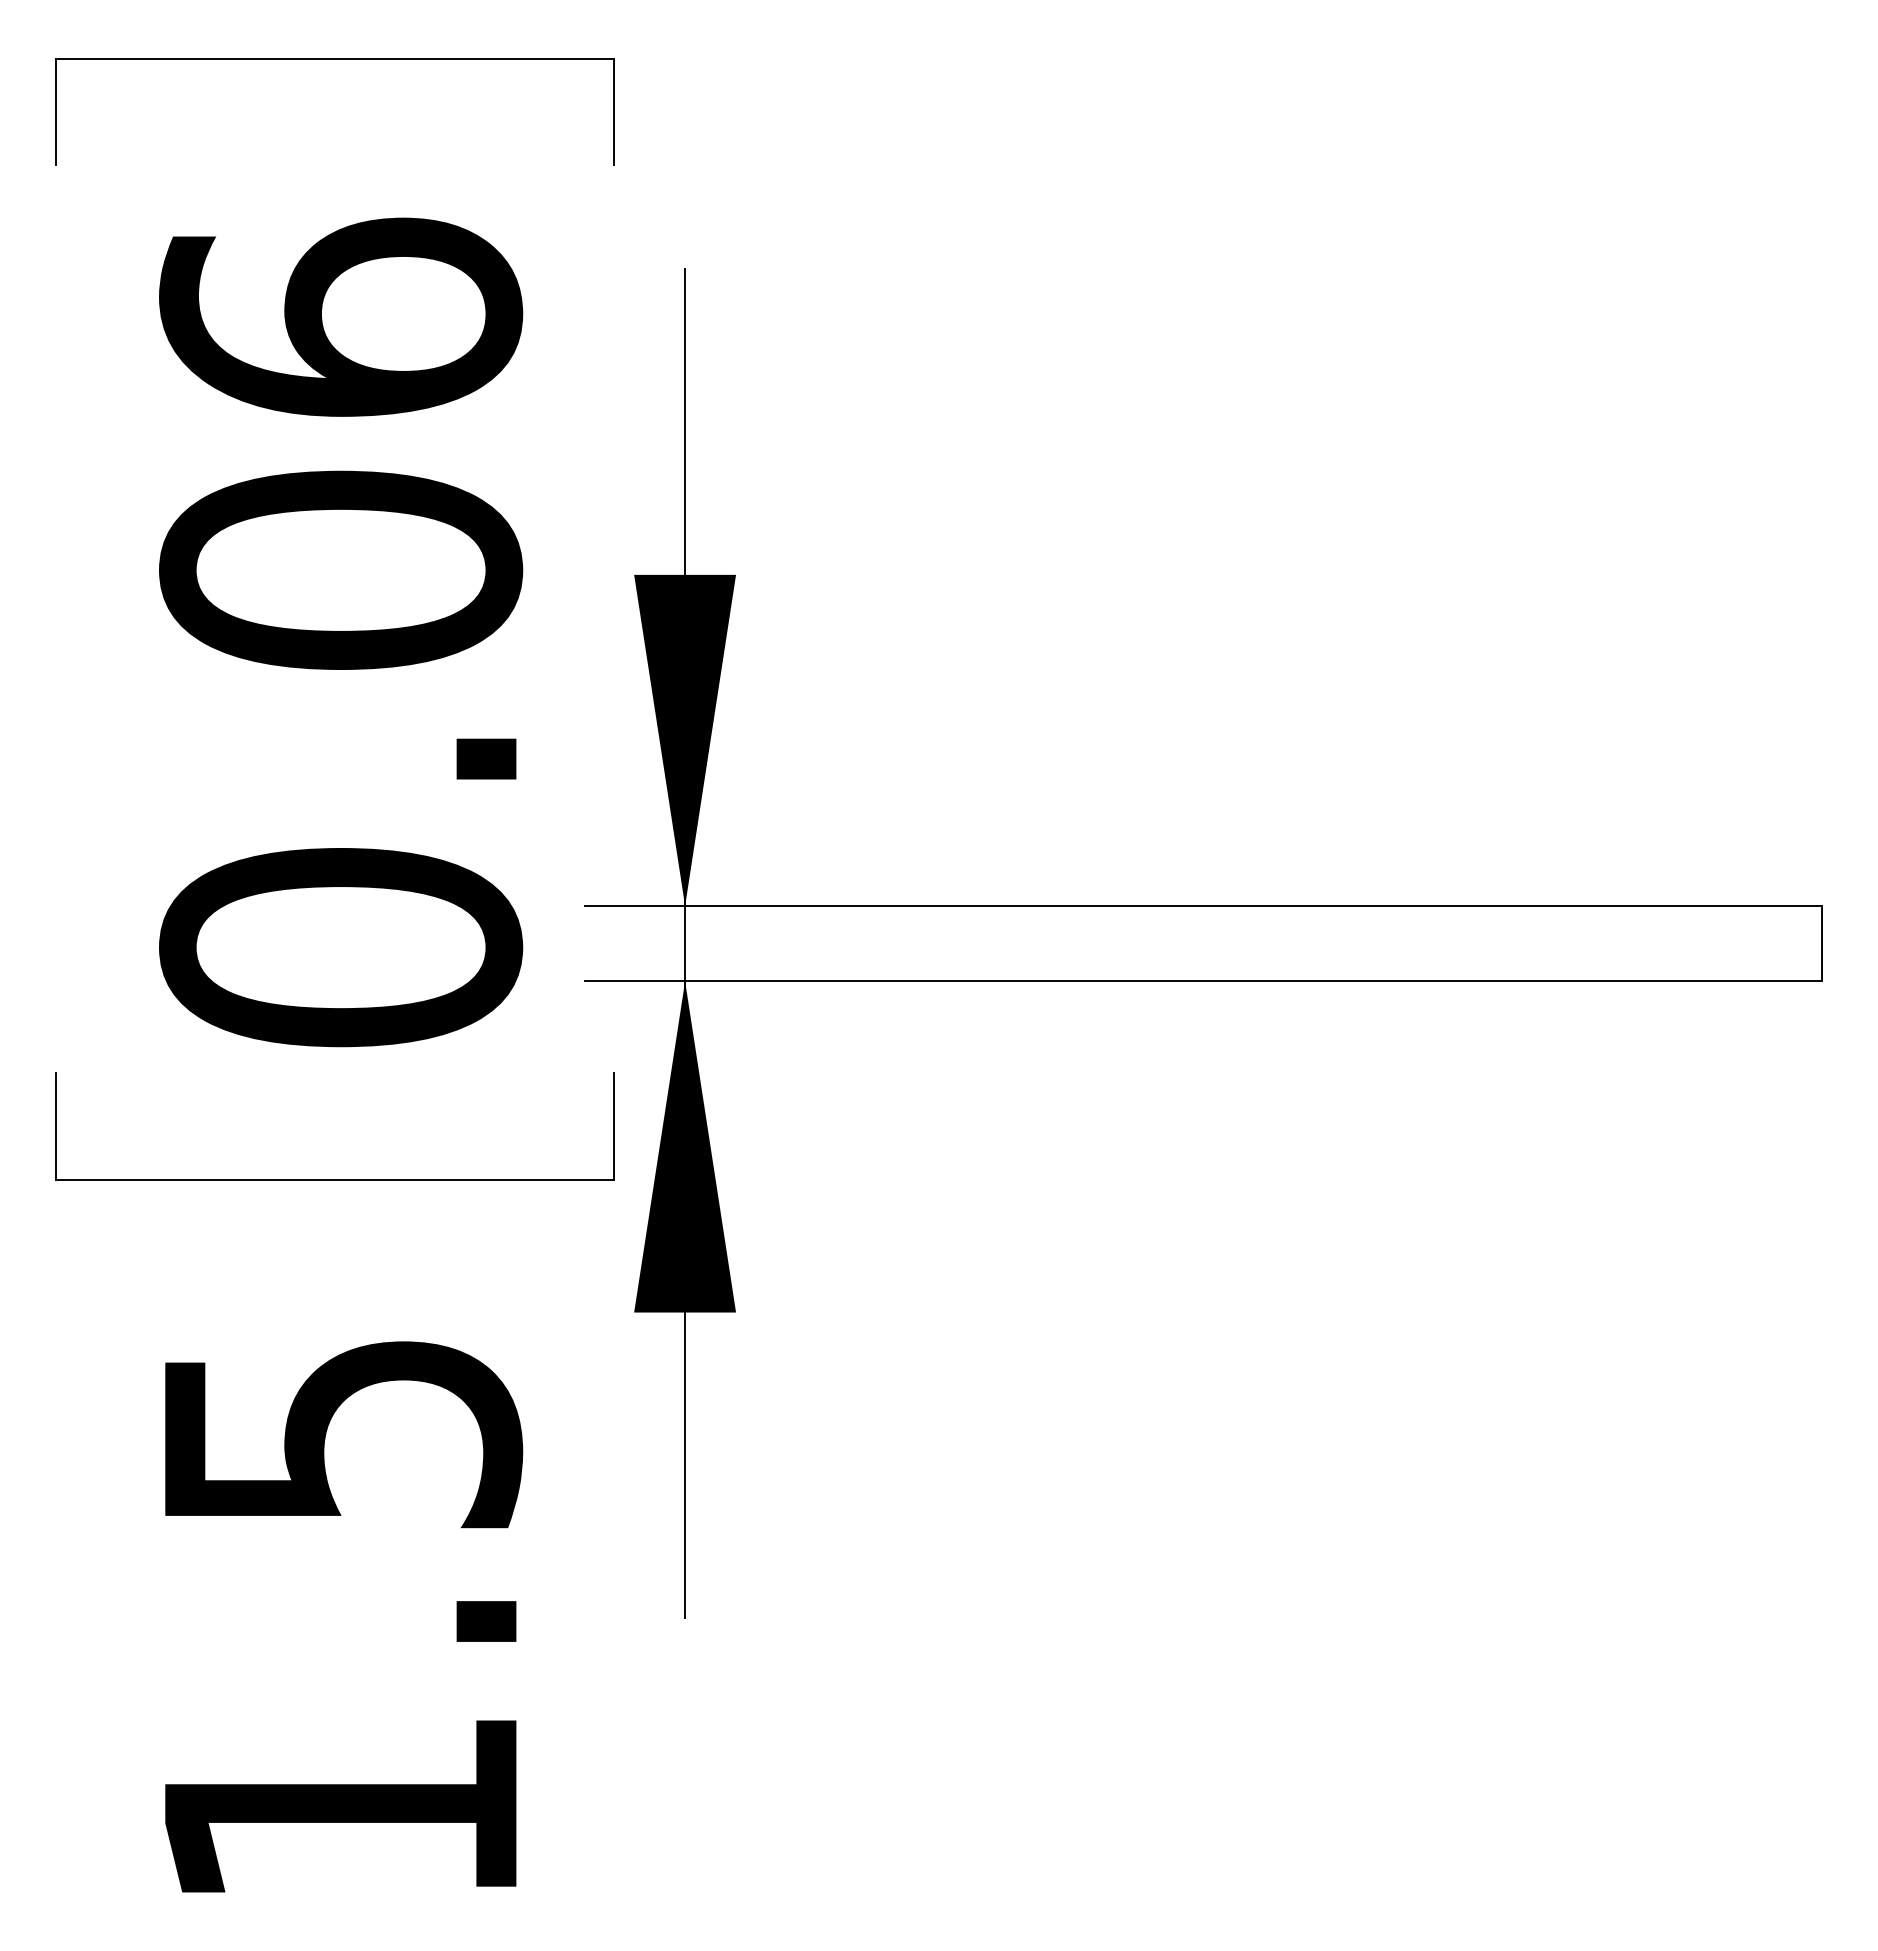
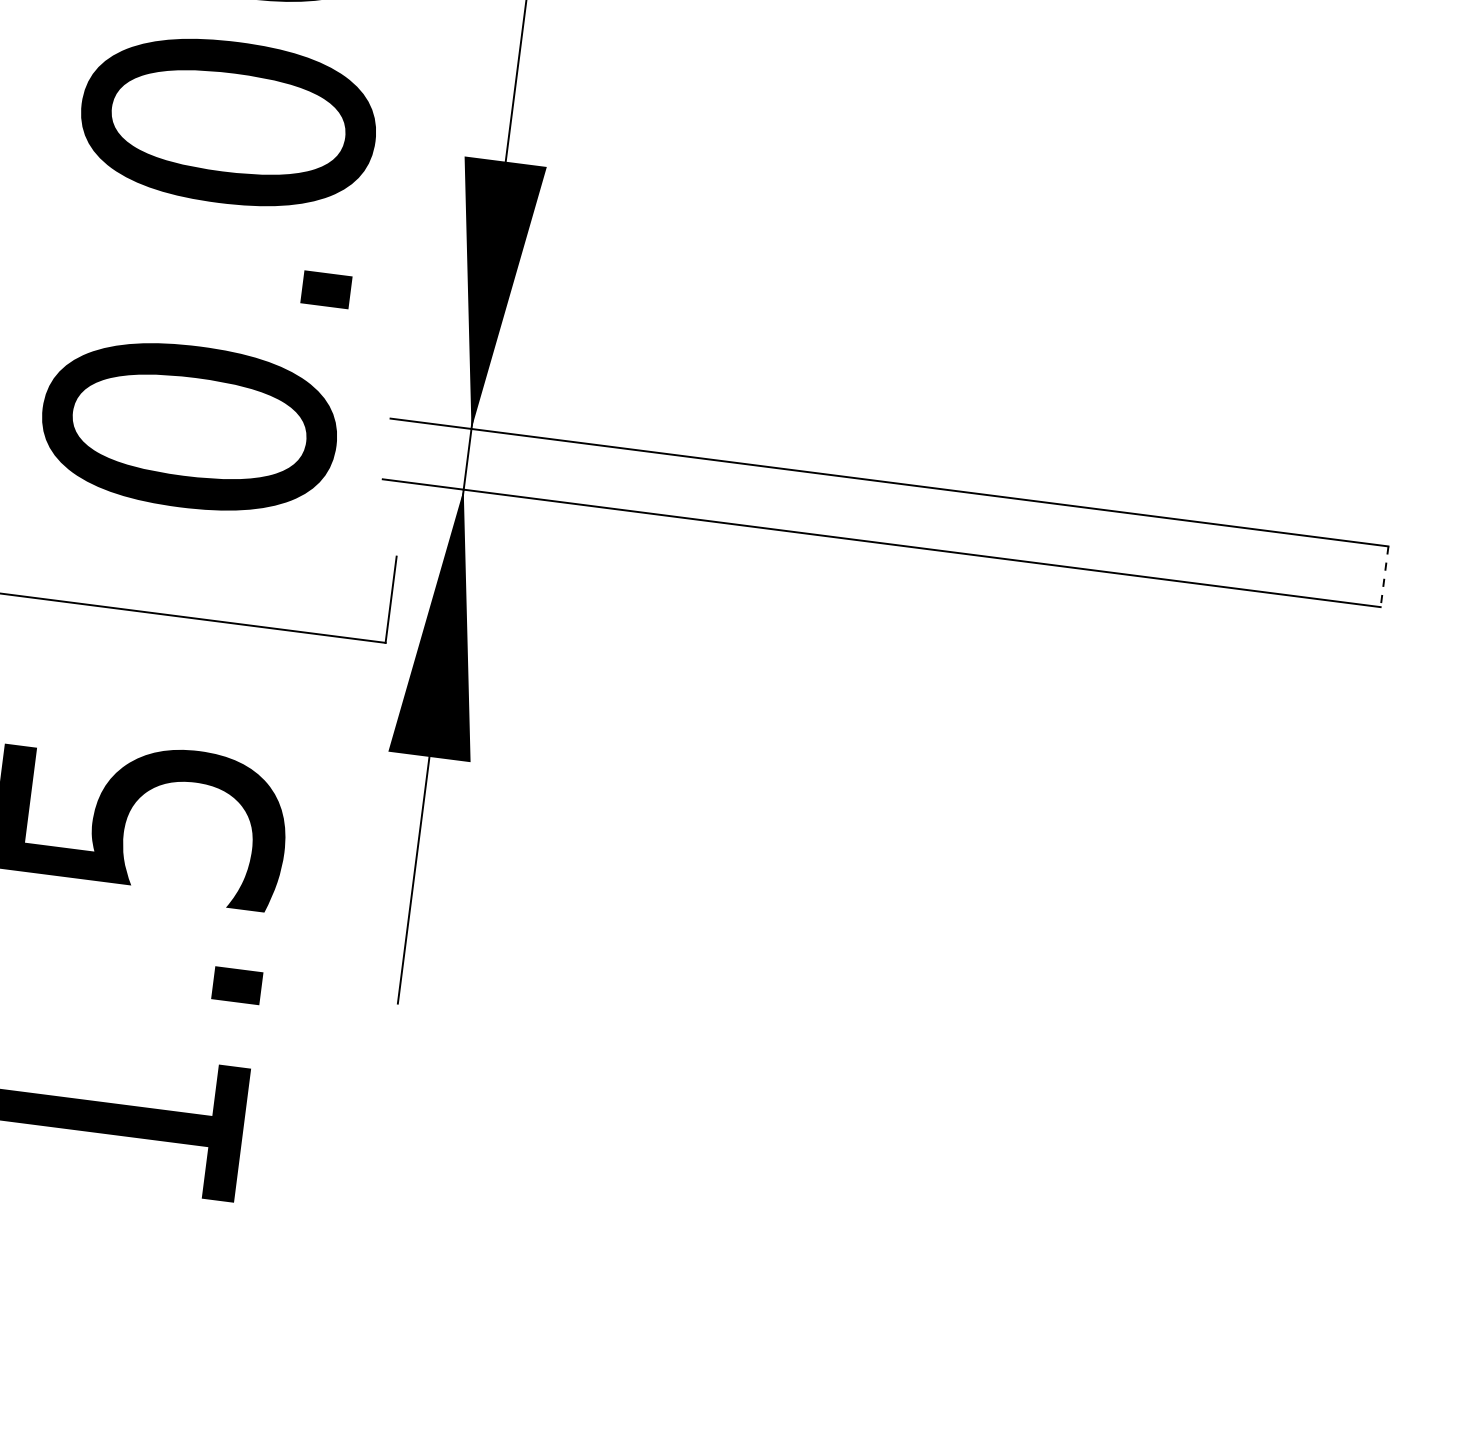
line: (1821, 943) -> (1384, 576), solid -> dashed

